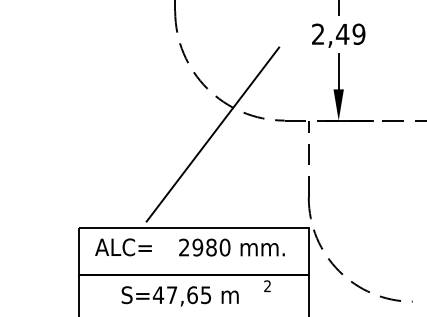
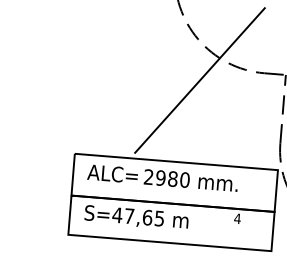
text: (231, 247) -> (190, 180), moved
text: (267, 286) -> (237, 218), 2 -> 4
text: (179, 296) -> (135, 217), moved

